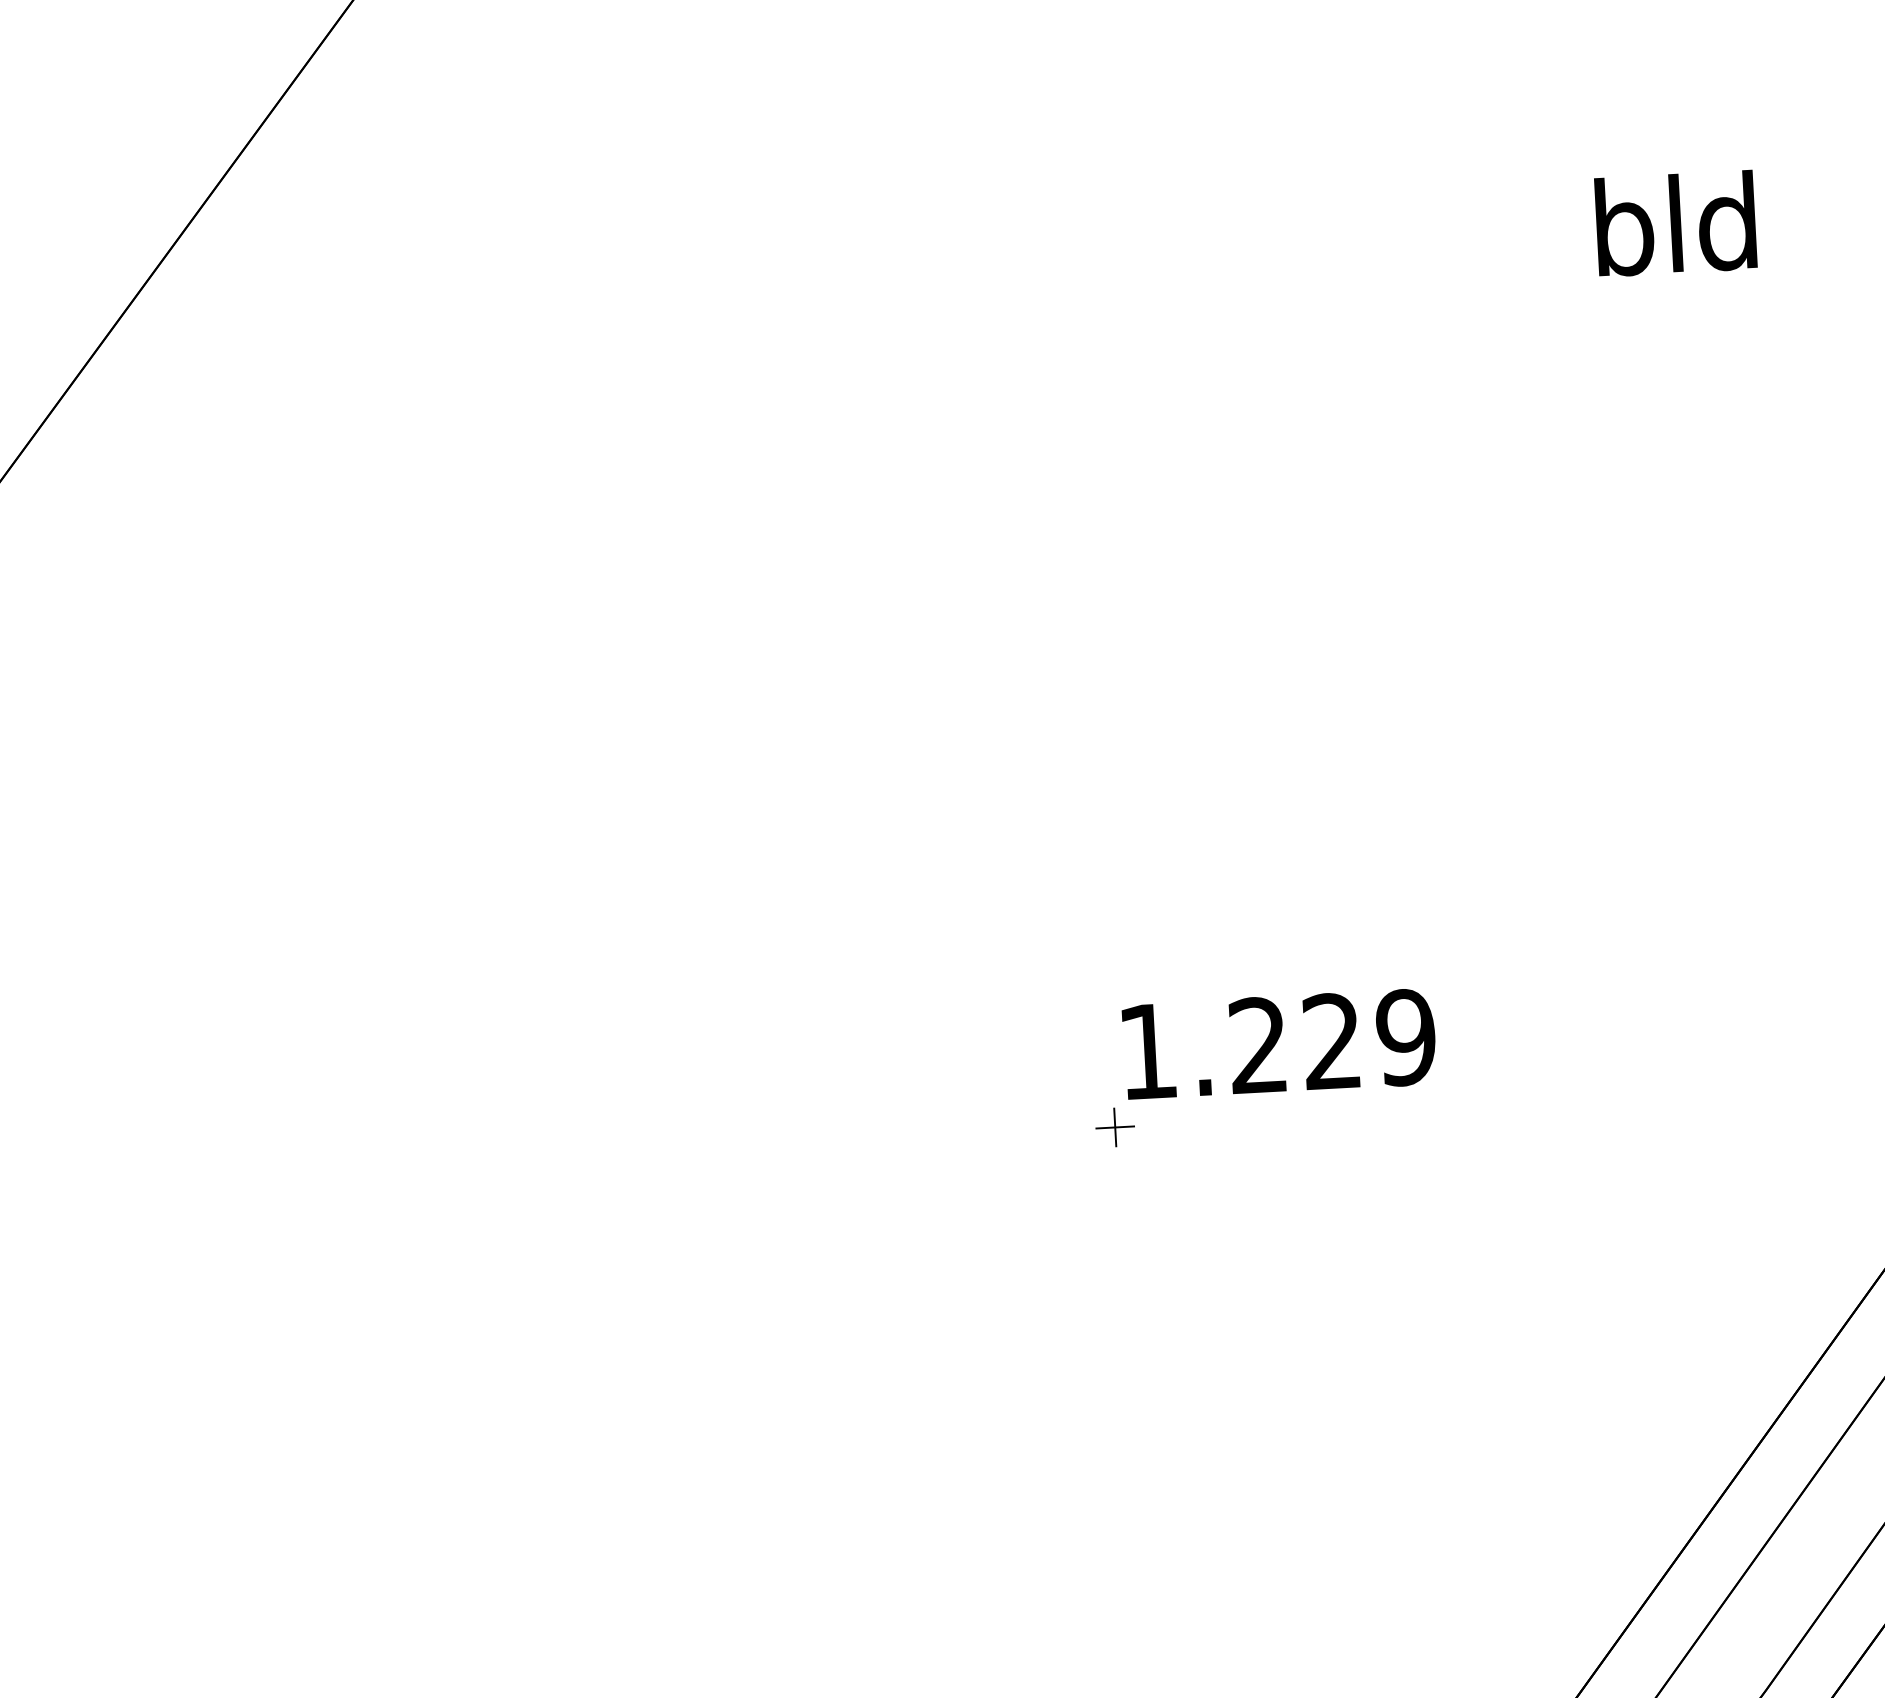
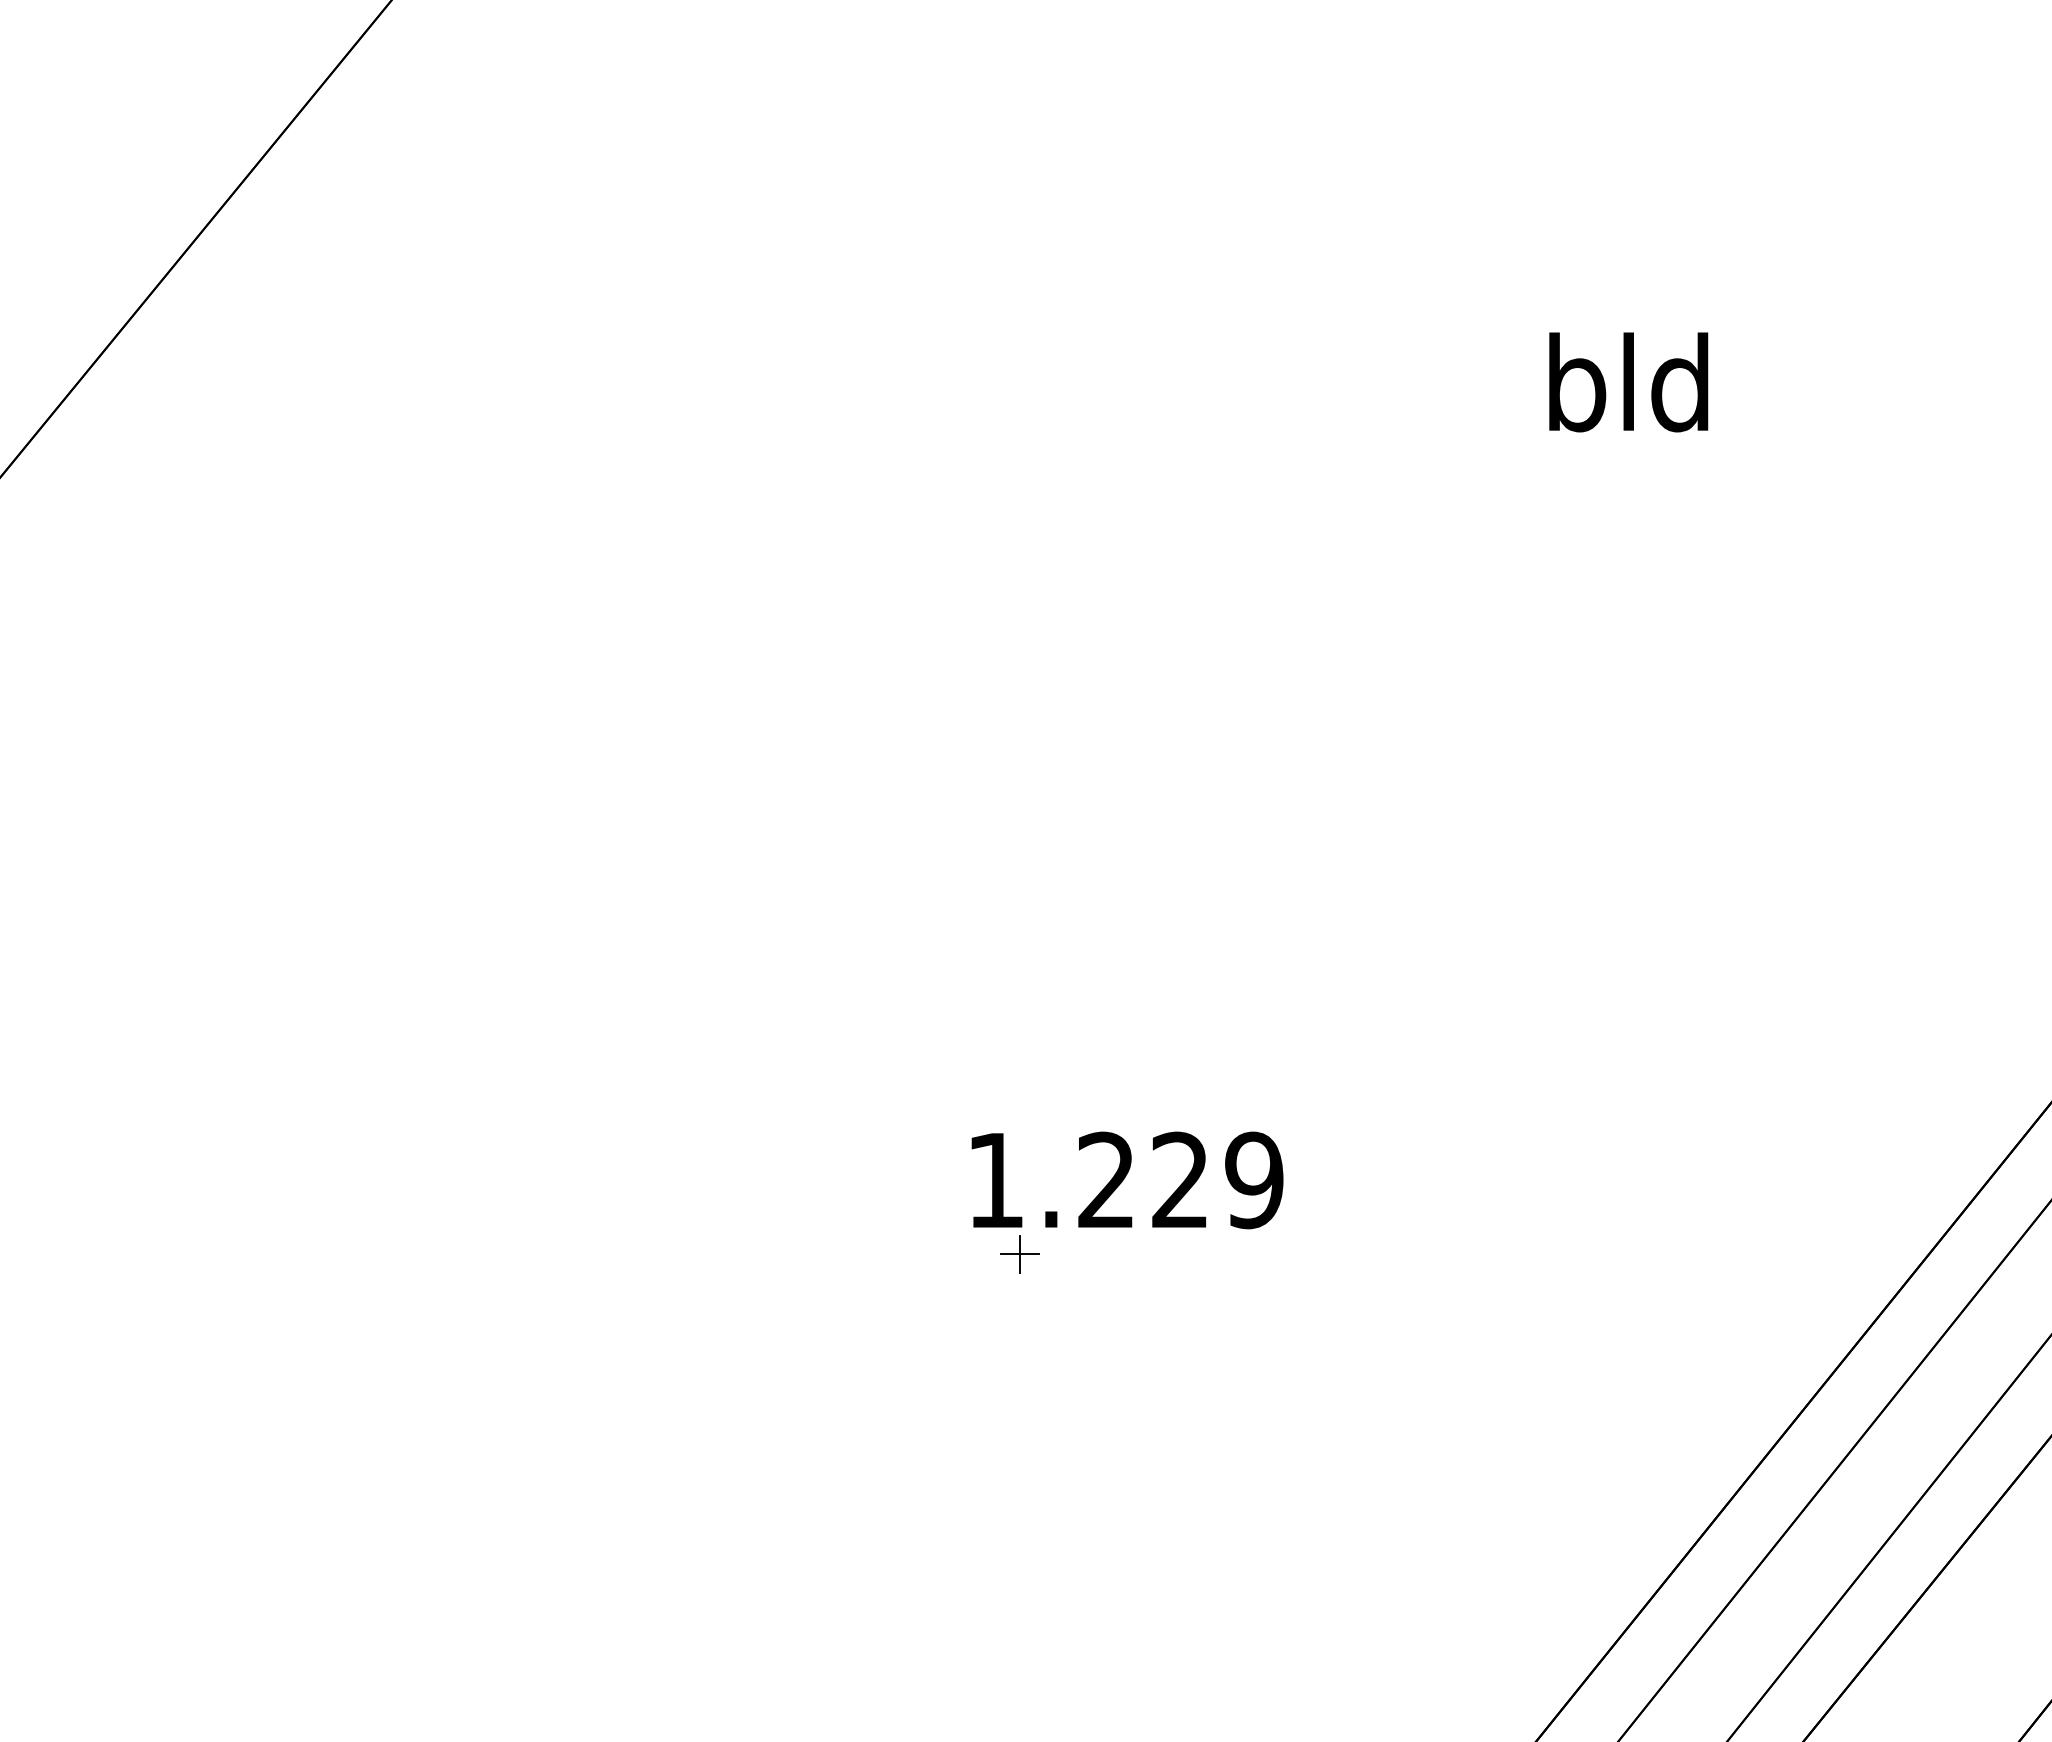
text: (1279, 1044) -> (1127, 1180), moved

